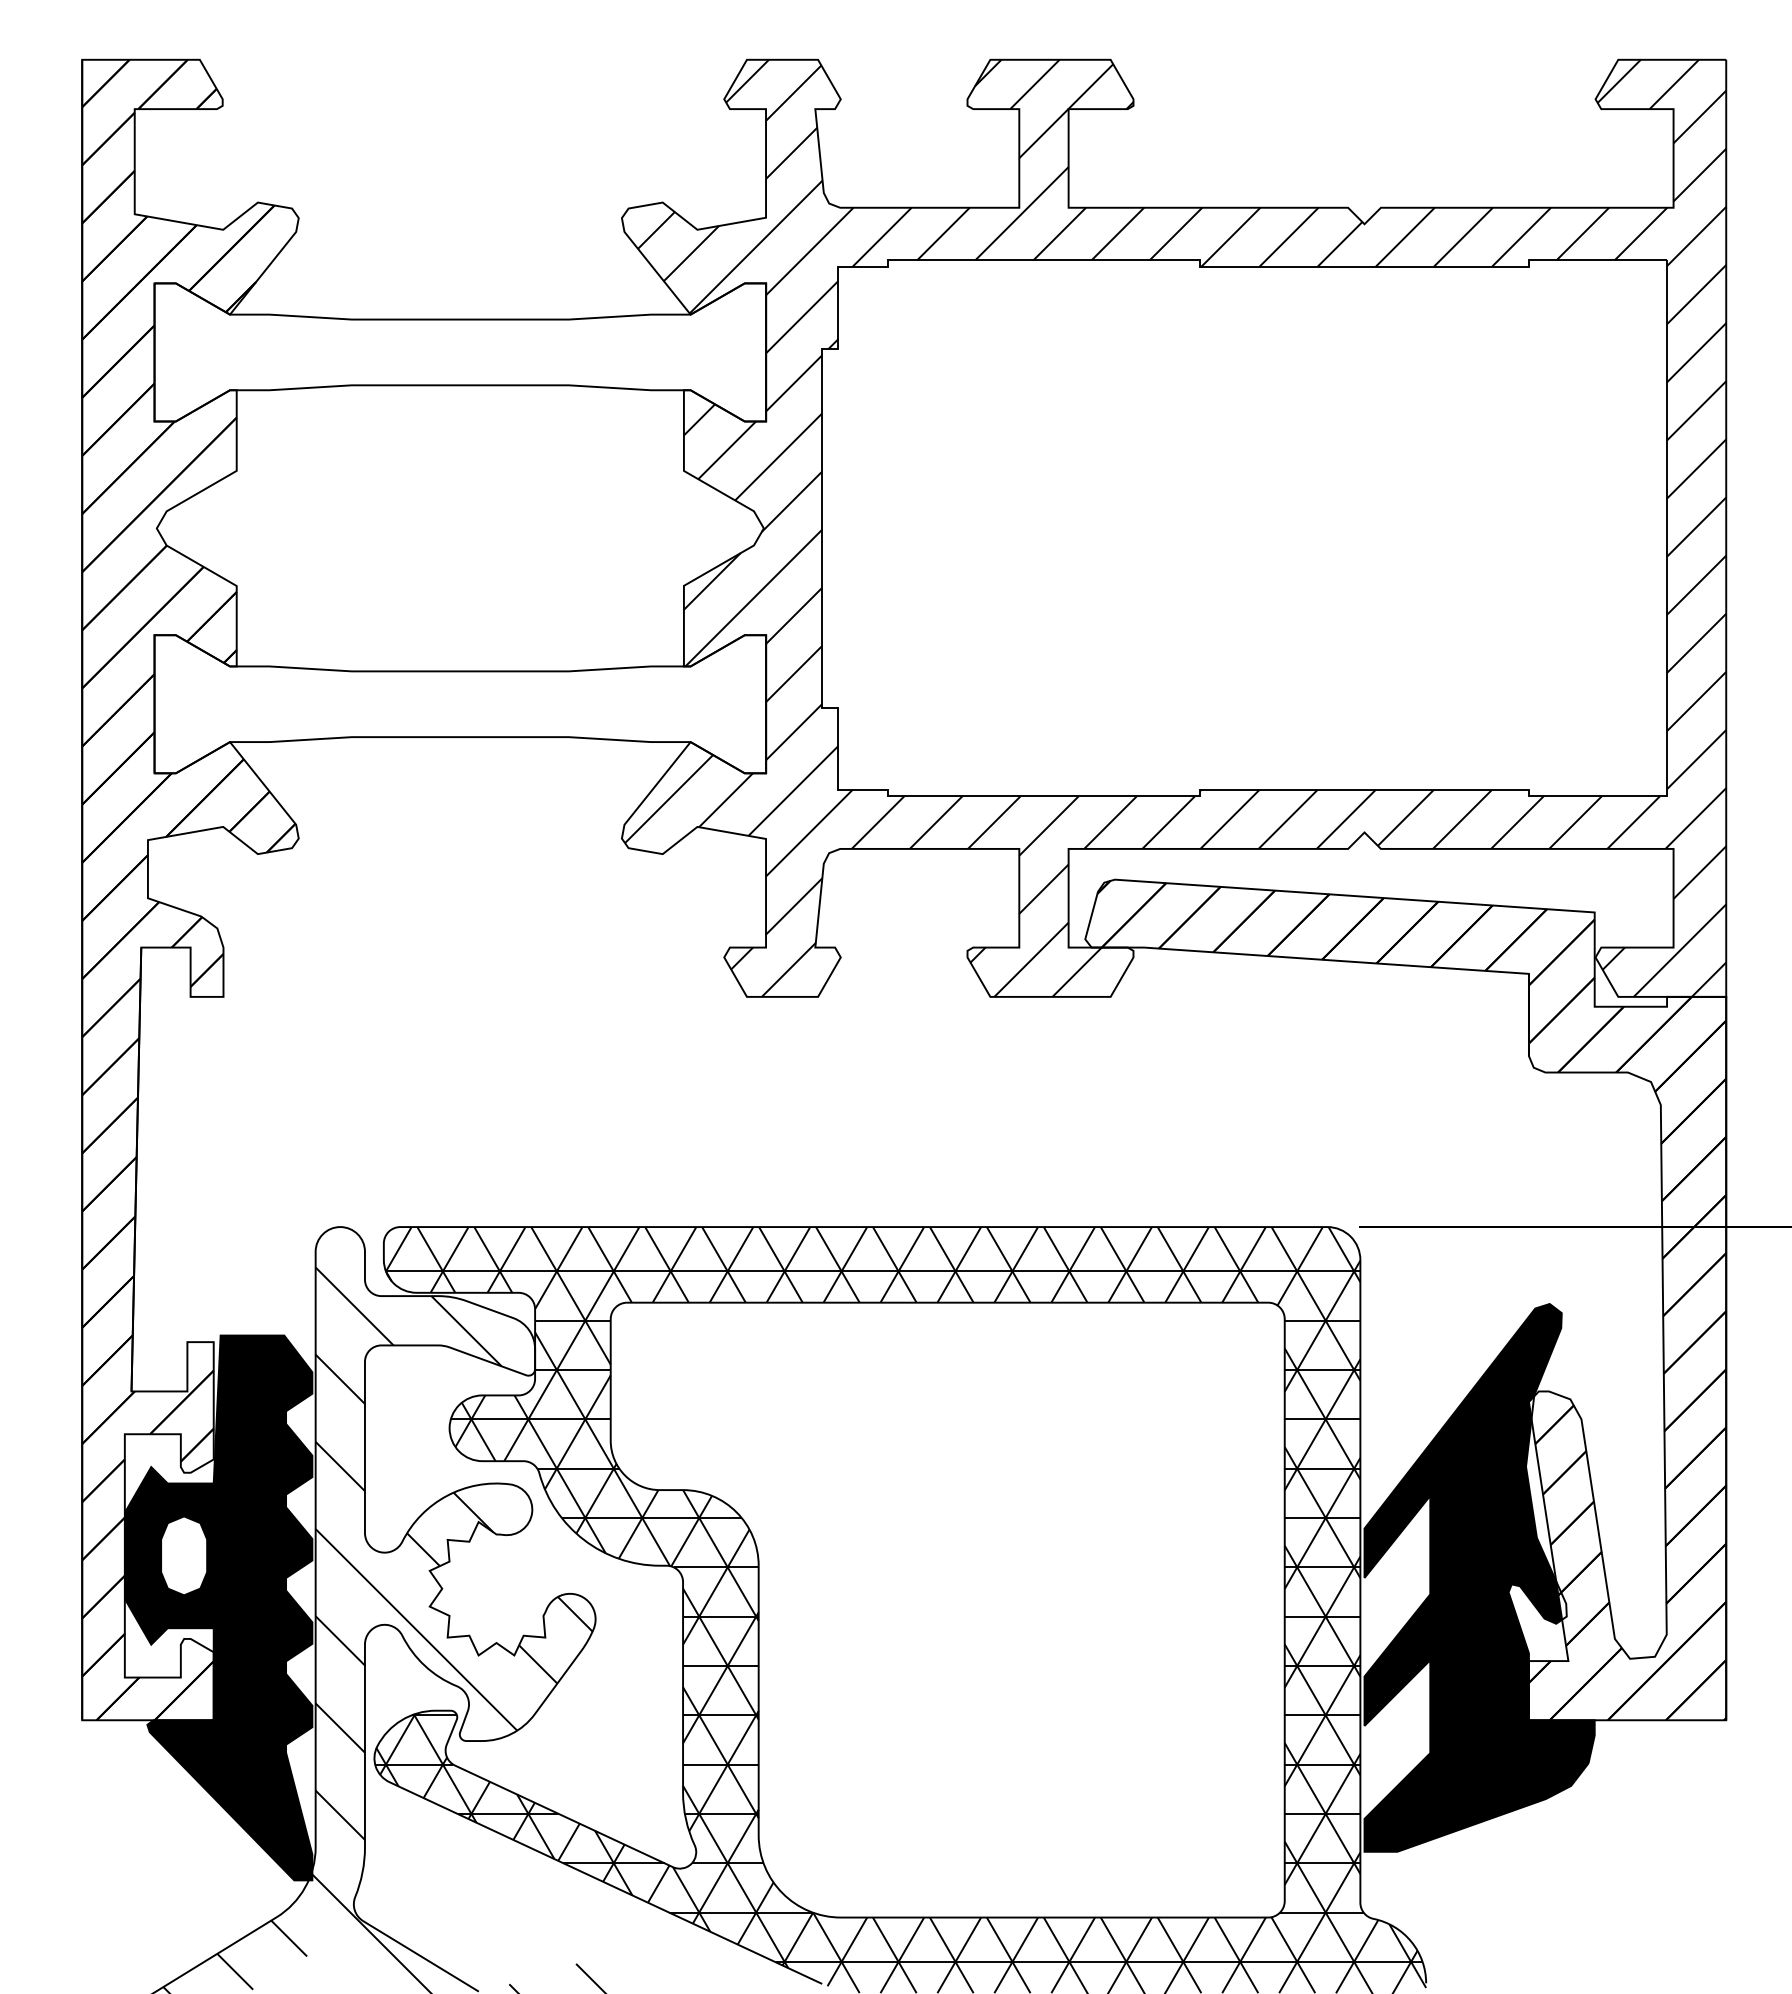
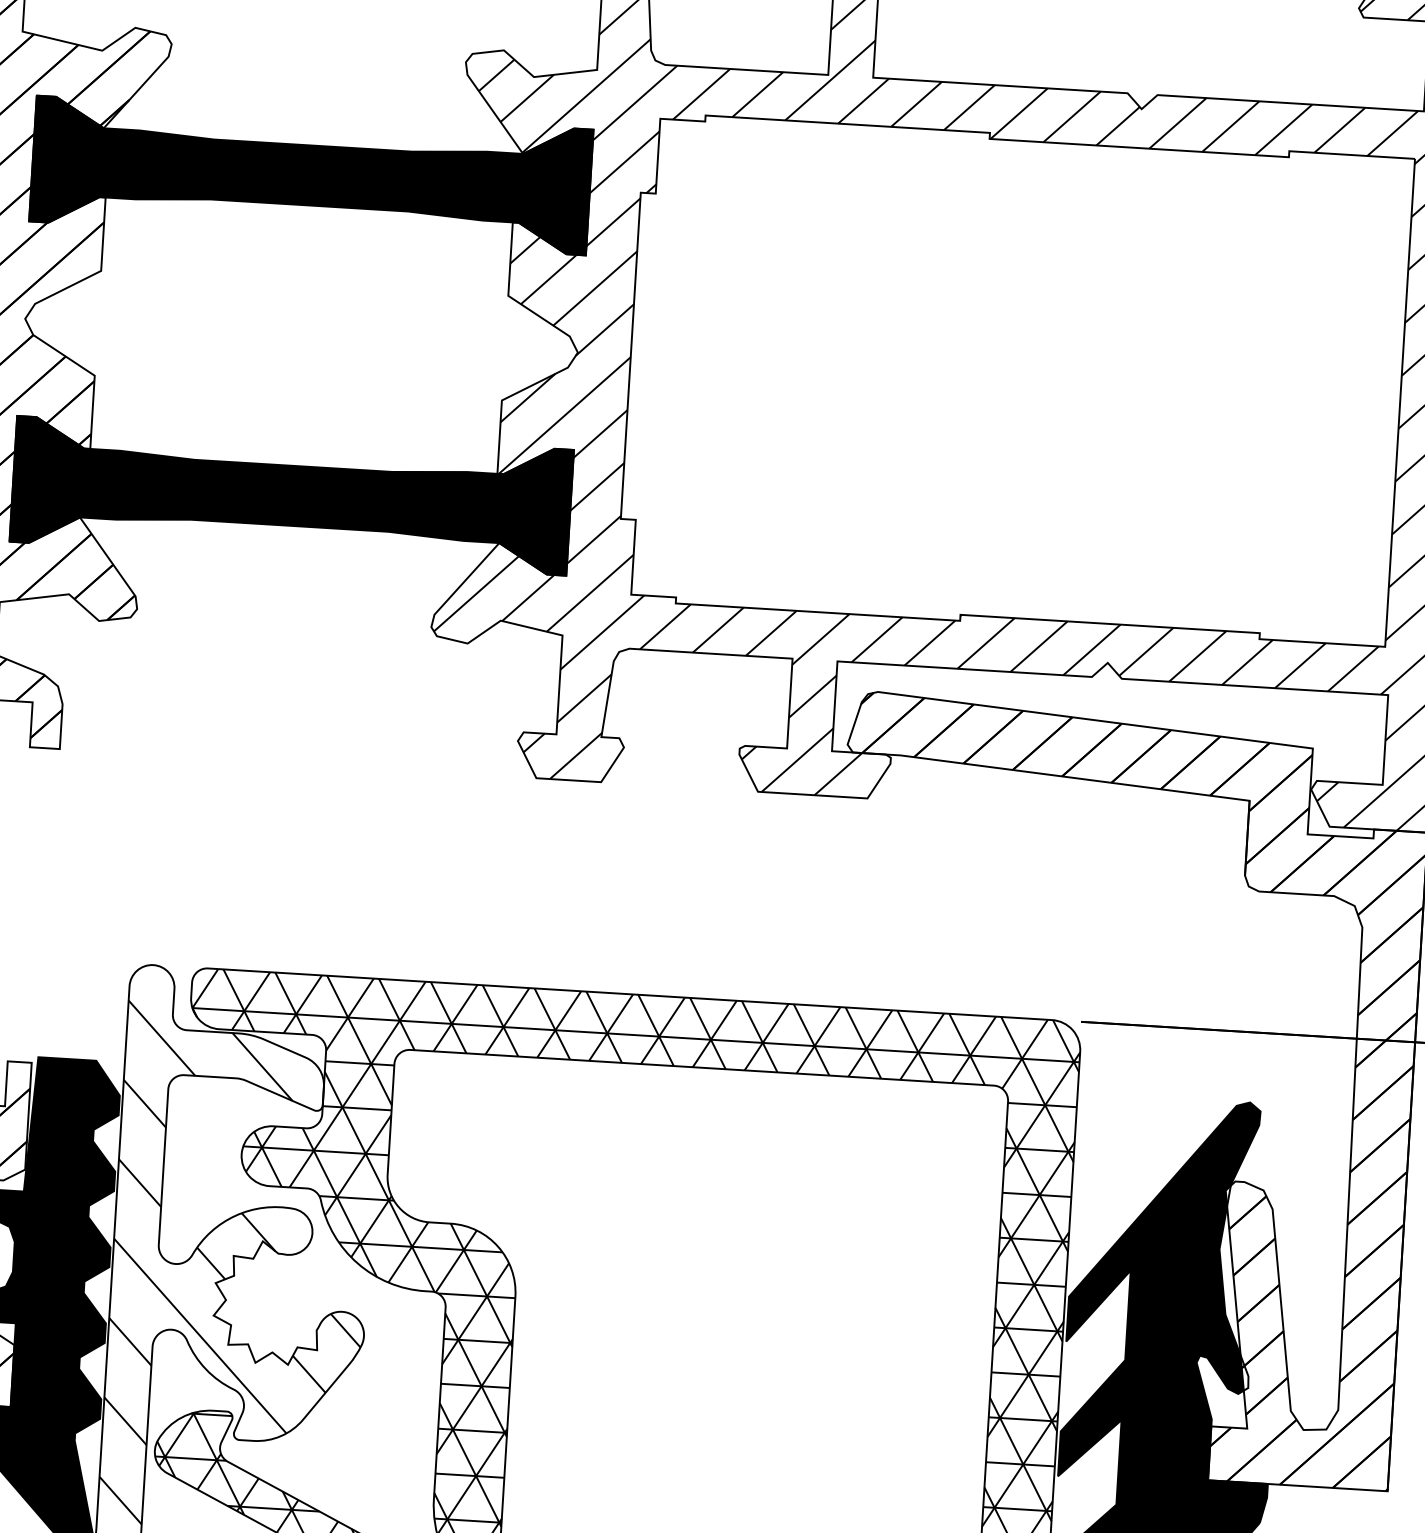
fill: (460, 352) -> (311, 175), added
fill: (460, 704) -> (291, 496), added

